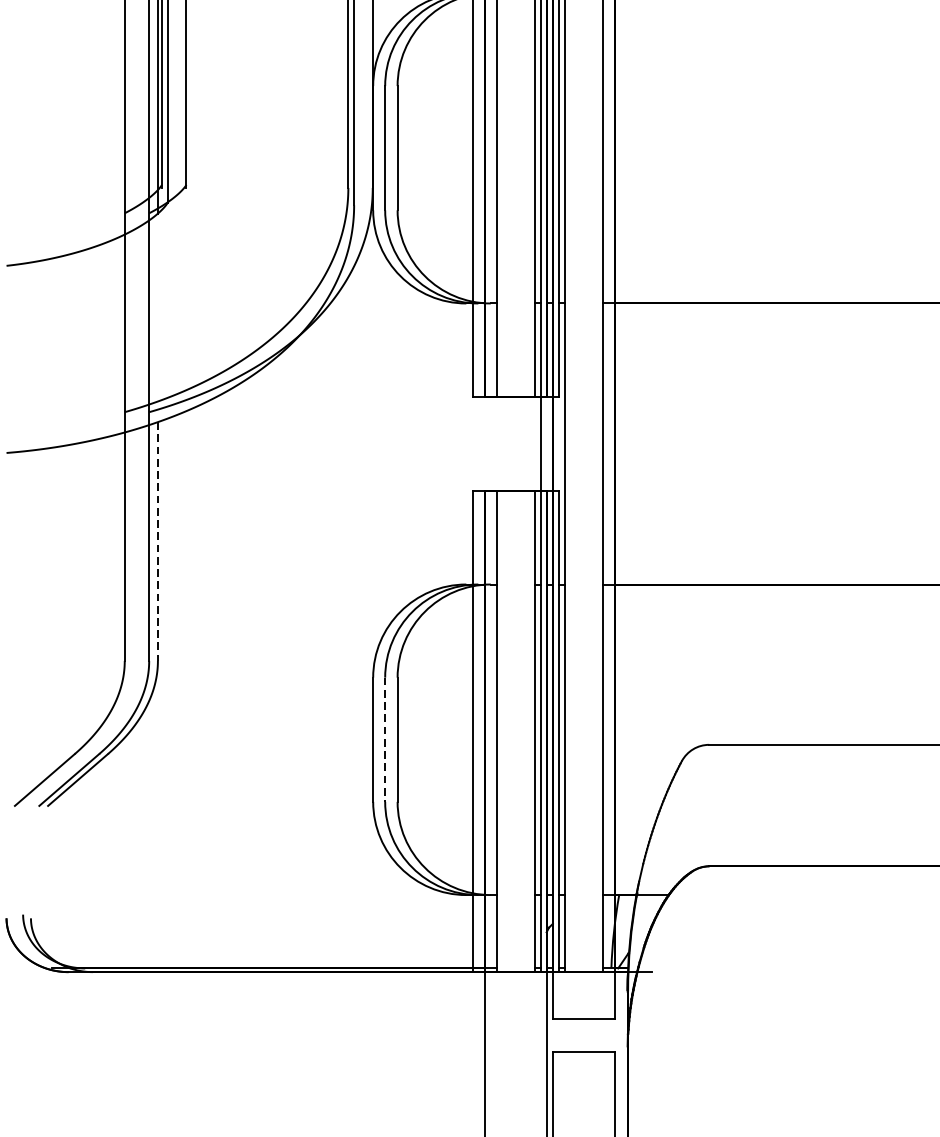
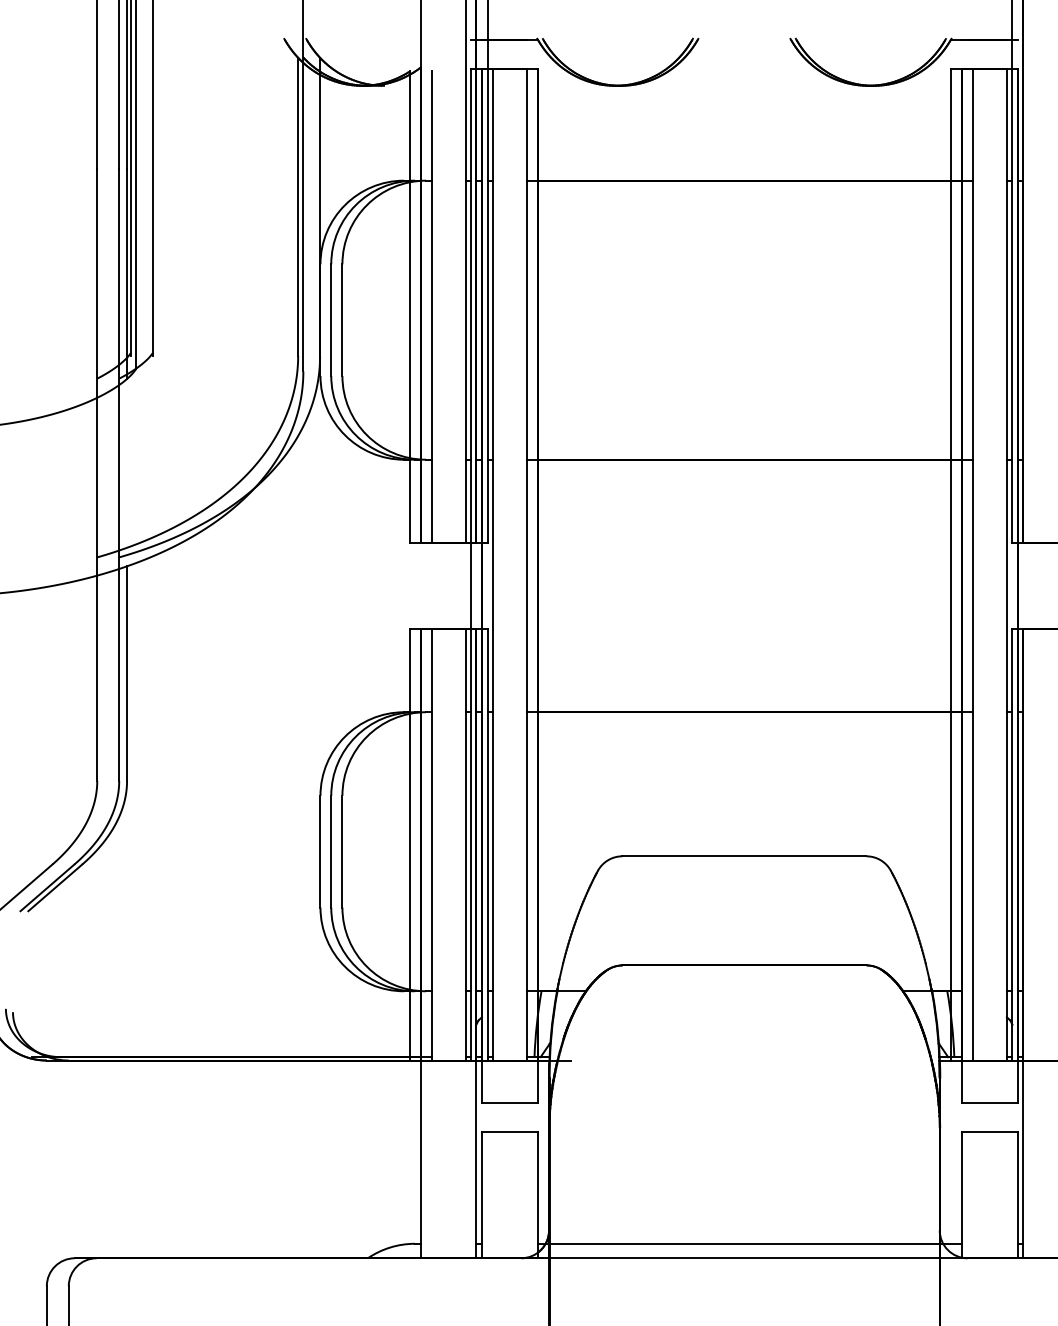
line: (158, 542) -> (127, 674), dashed -> solid
line: (385, 739) -> (331, 851), dashed -> solid

